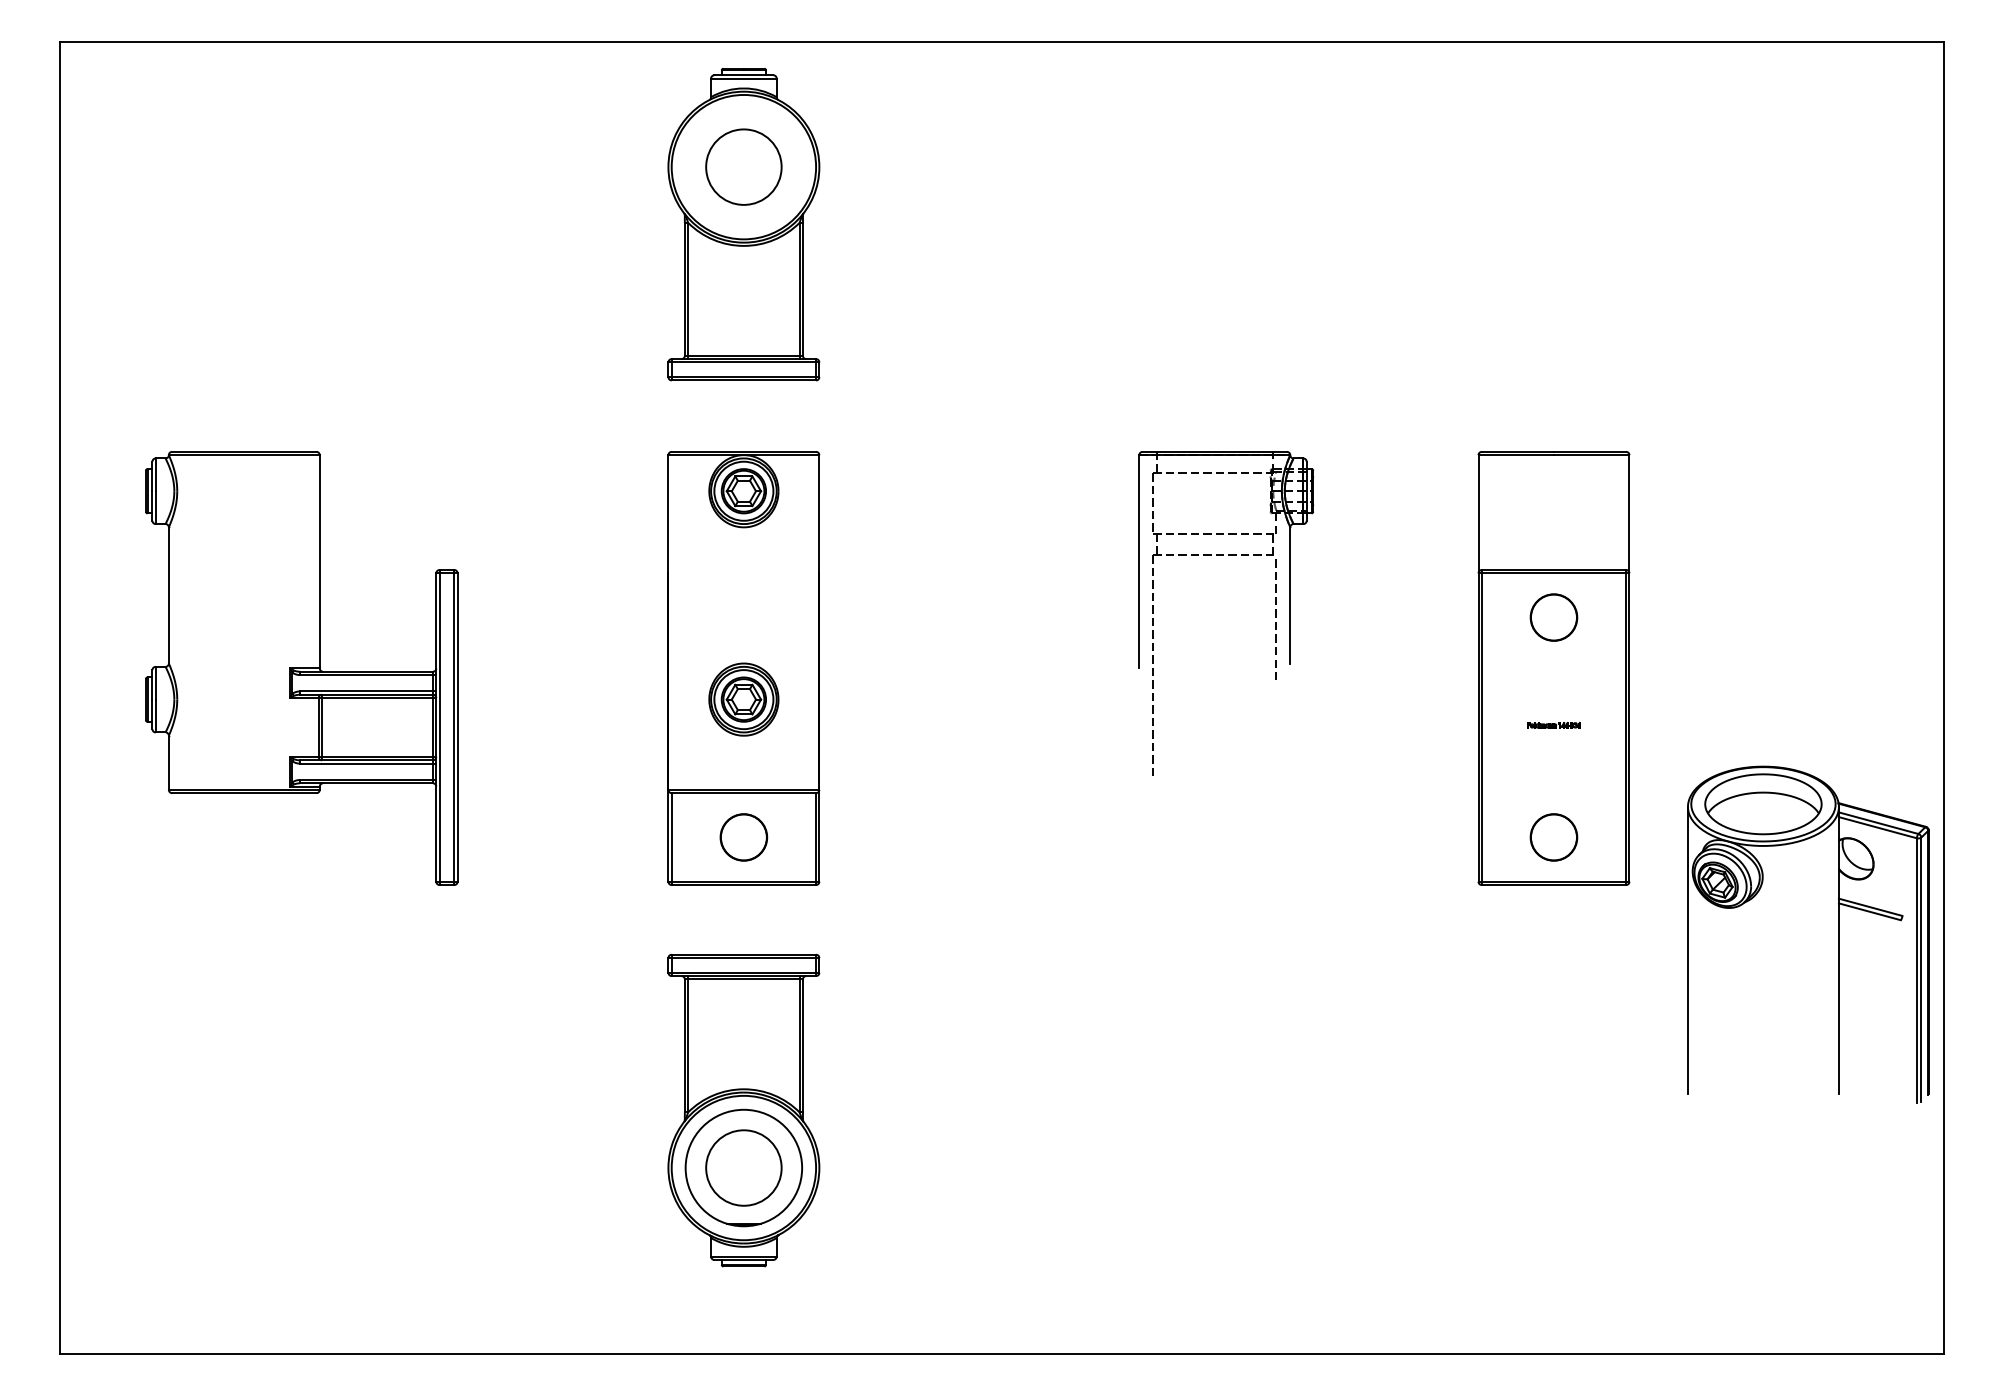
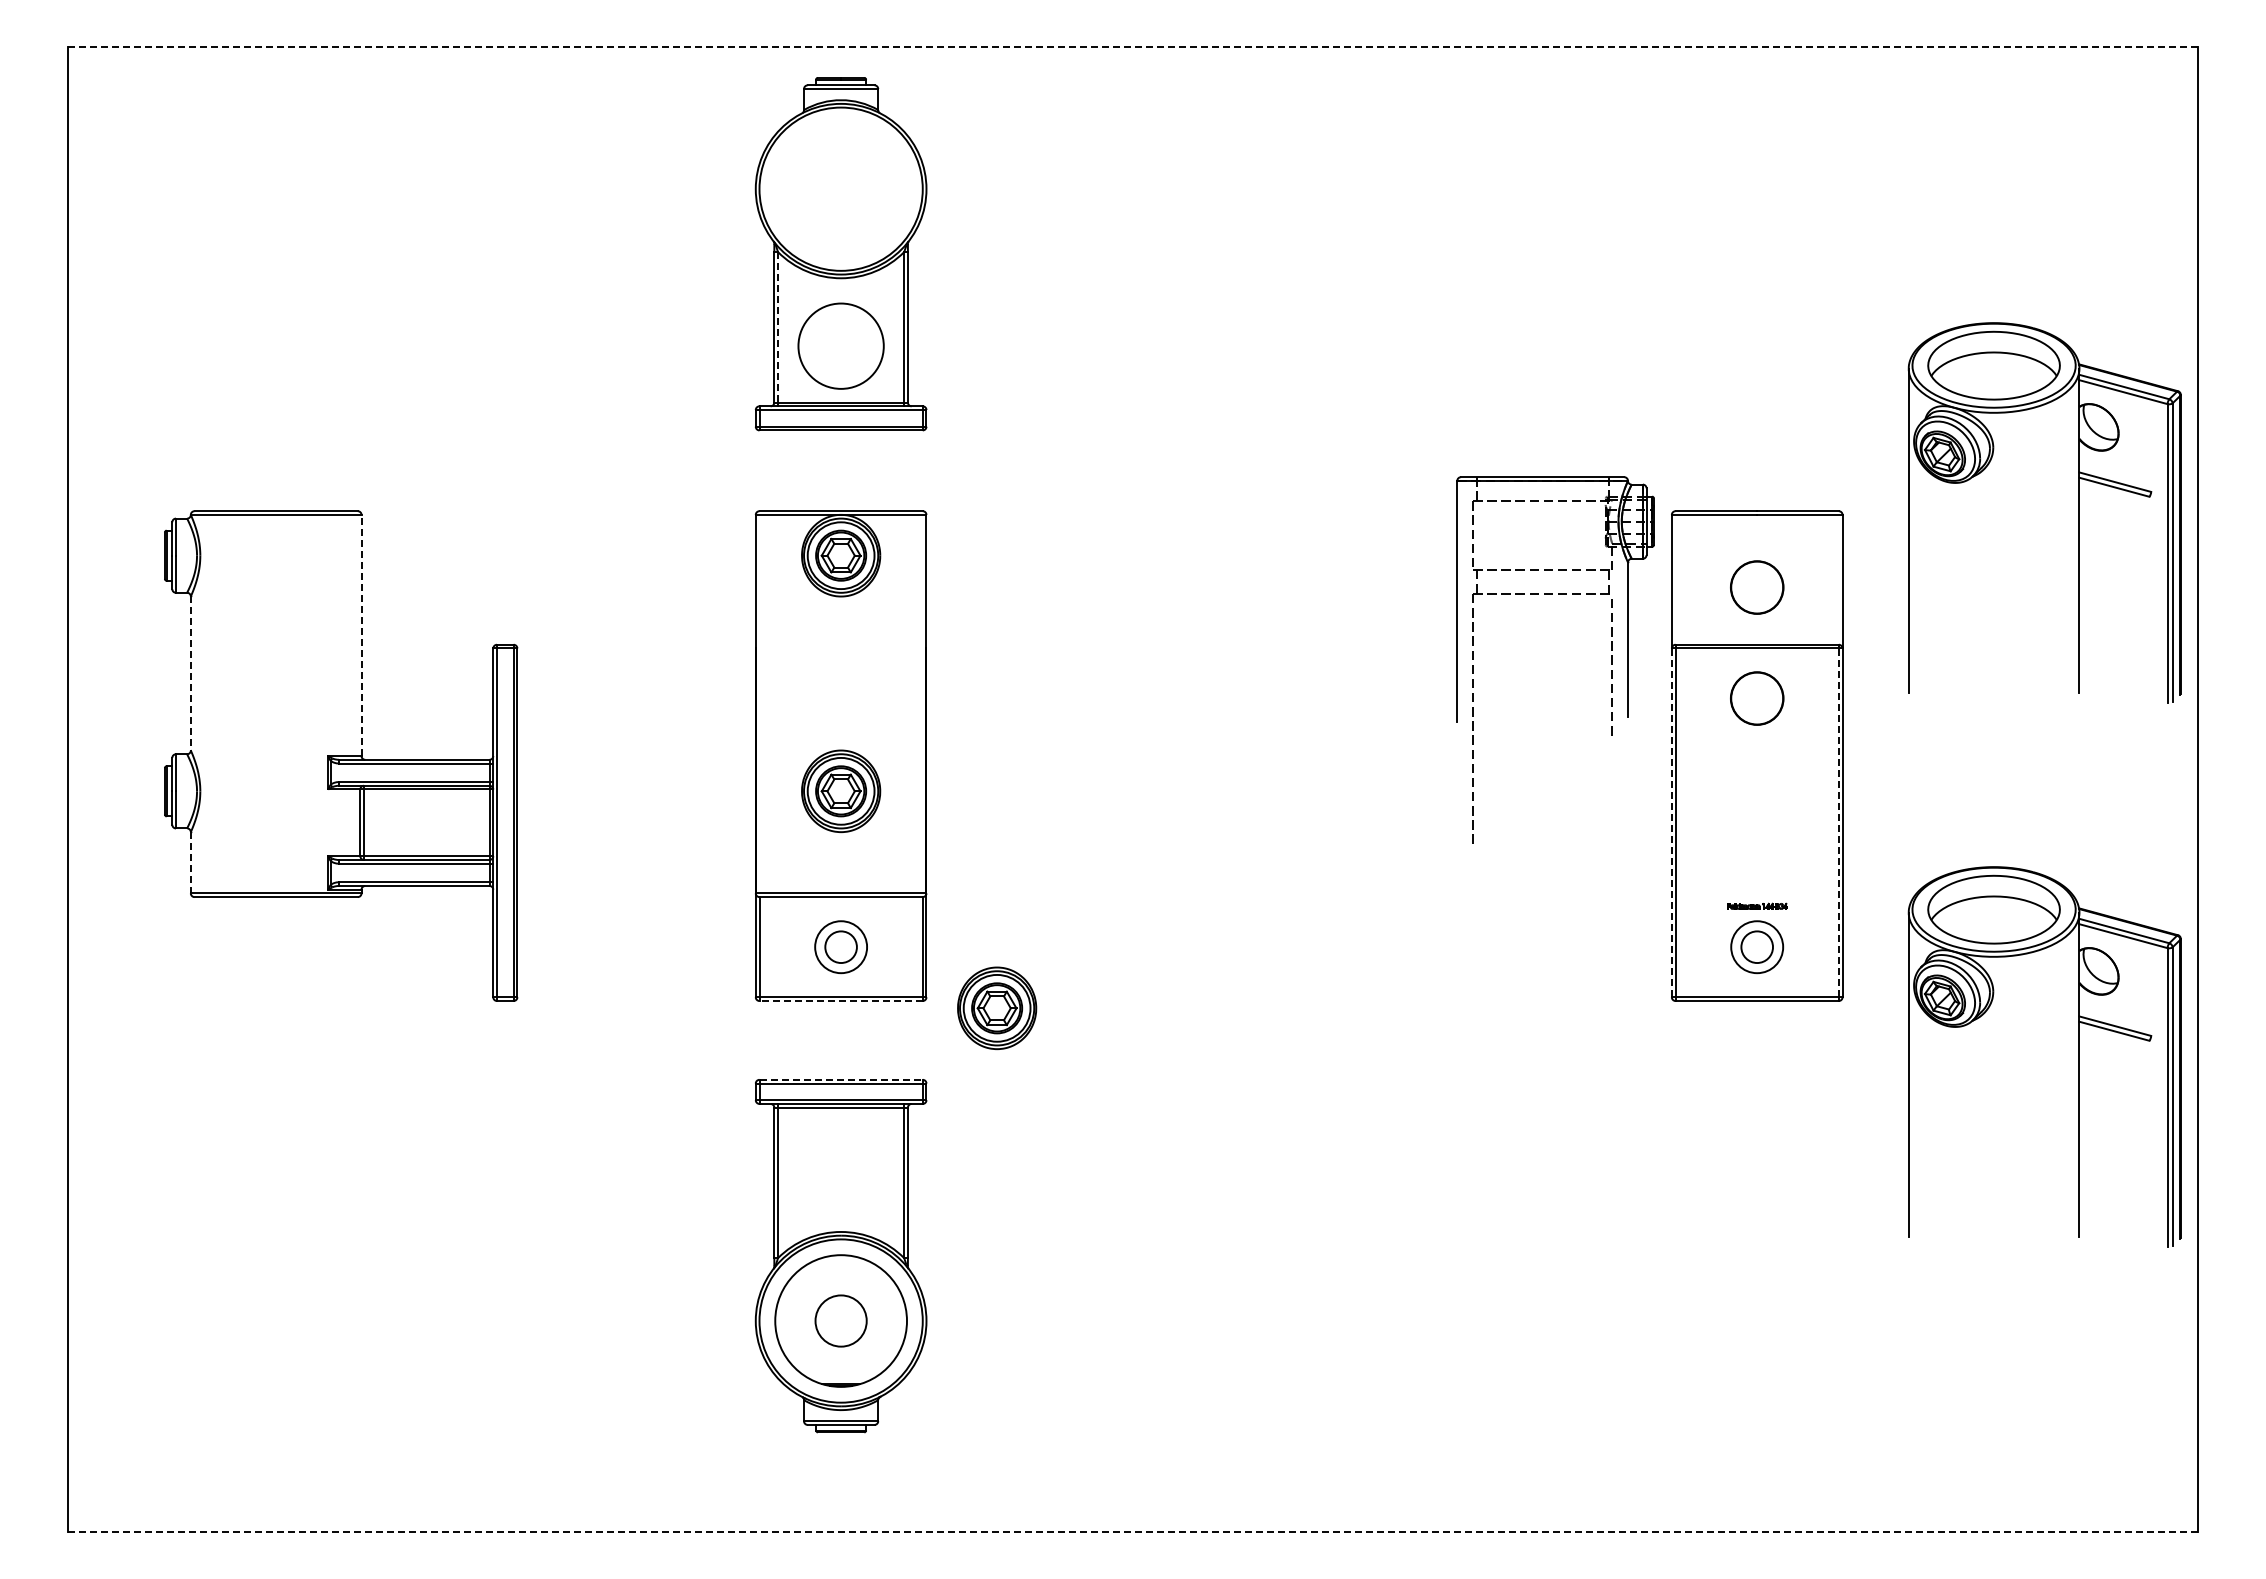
line: (1001, 41) -> (1132, 47), solid -> dashed
circle: (743, 166) -> (840, 345), moved
line: (688, 289) -> (778, 327), solid -> dashed
part: (1838, 453) -> (2078, 512), added
circle: (1554, 519) -> (1757, 587), added
line: (319, 561) -> (361, 635), solid -> dashed
line: (168, 596) -> (190, 674), solid -> dashed
part: (1275, 613) -> (1611, 659), moved
part: (1554, 724) -> (1757, 905), moved
line: (1478, 727) -> (1671, 822), solid -> dashed
line: (1625, 727) -> (1838, 822), solid -> dashed
line: (168, 762) -> (190, 862), solid -> dashed
circle: (743, 836) -> (840, 946), size x0.6
circle: (1553, 836) -> (1756, 946), size x0.6
line: (744, 885) -> (841, 1001), solid -> dashed
part: (882, 891) -> (997, 1008), added
line: (744, 954) -> (841, 1079), solid -> dashed
circle: (743, 1167) -> (840, 1320), size x0.6
line: (1002, 1354) -> (1133, 1531), solid -> dashed

